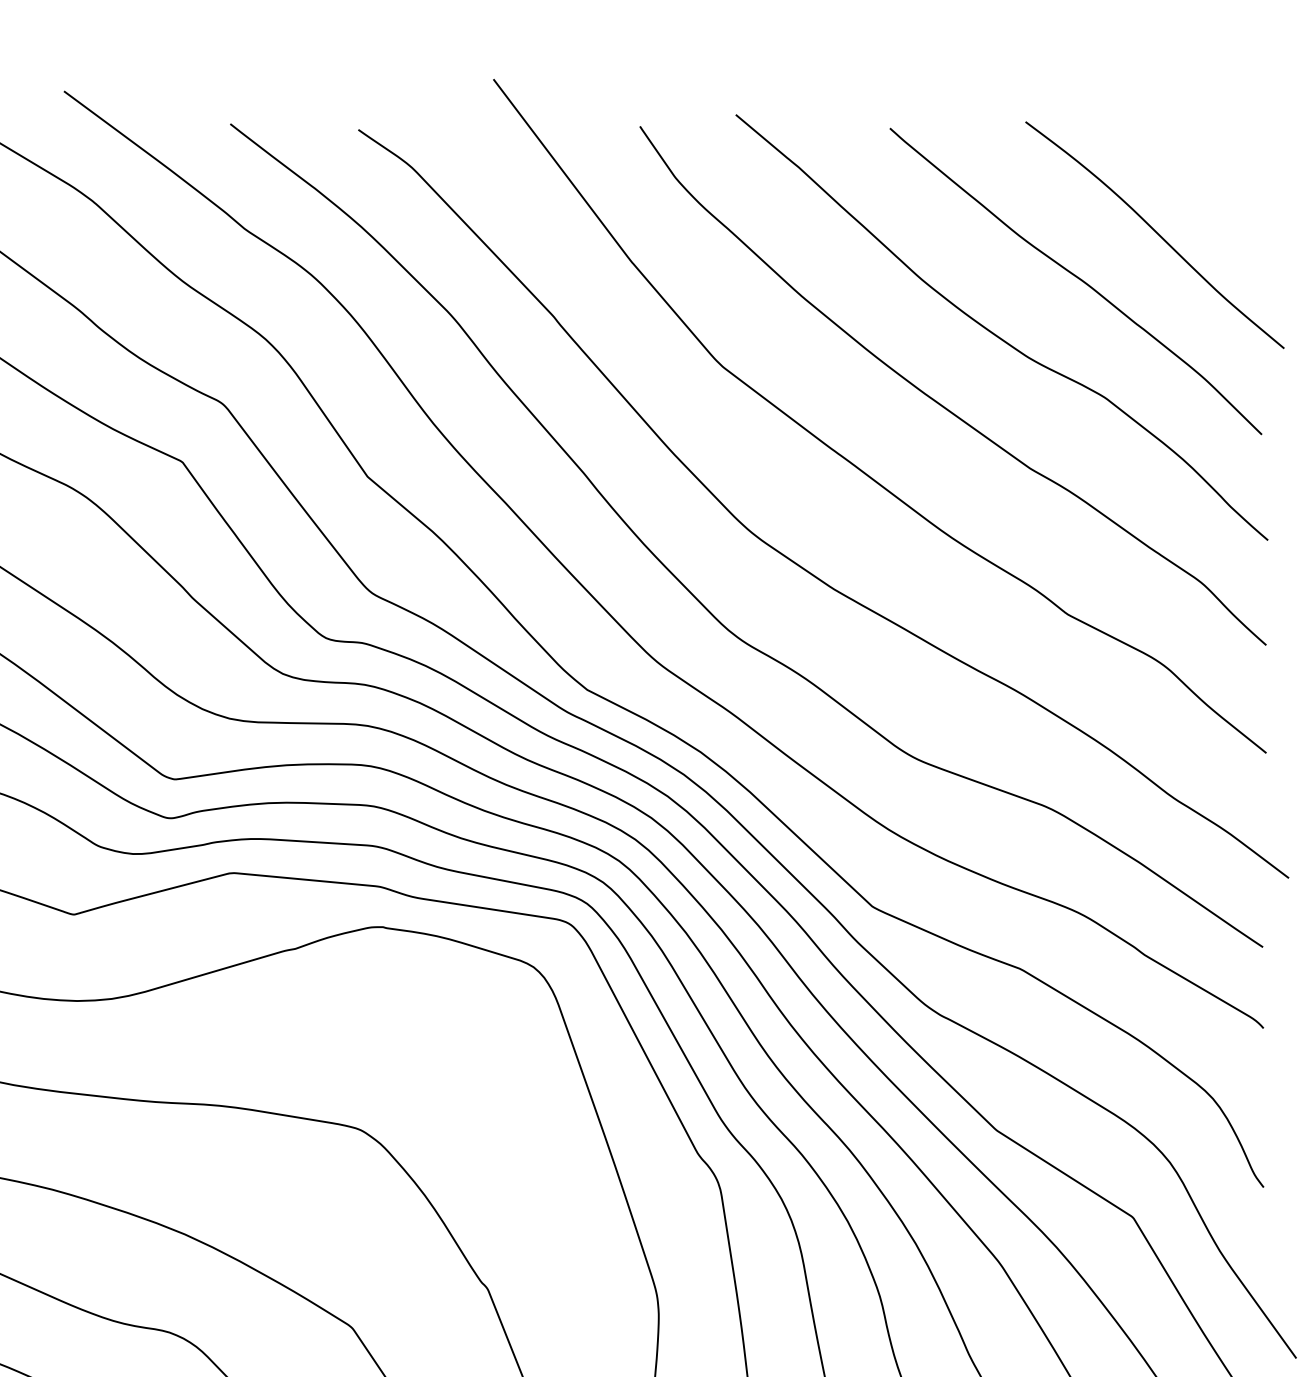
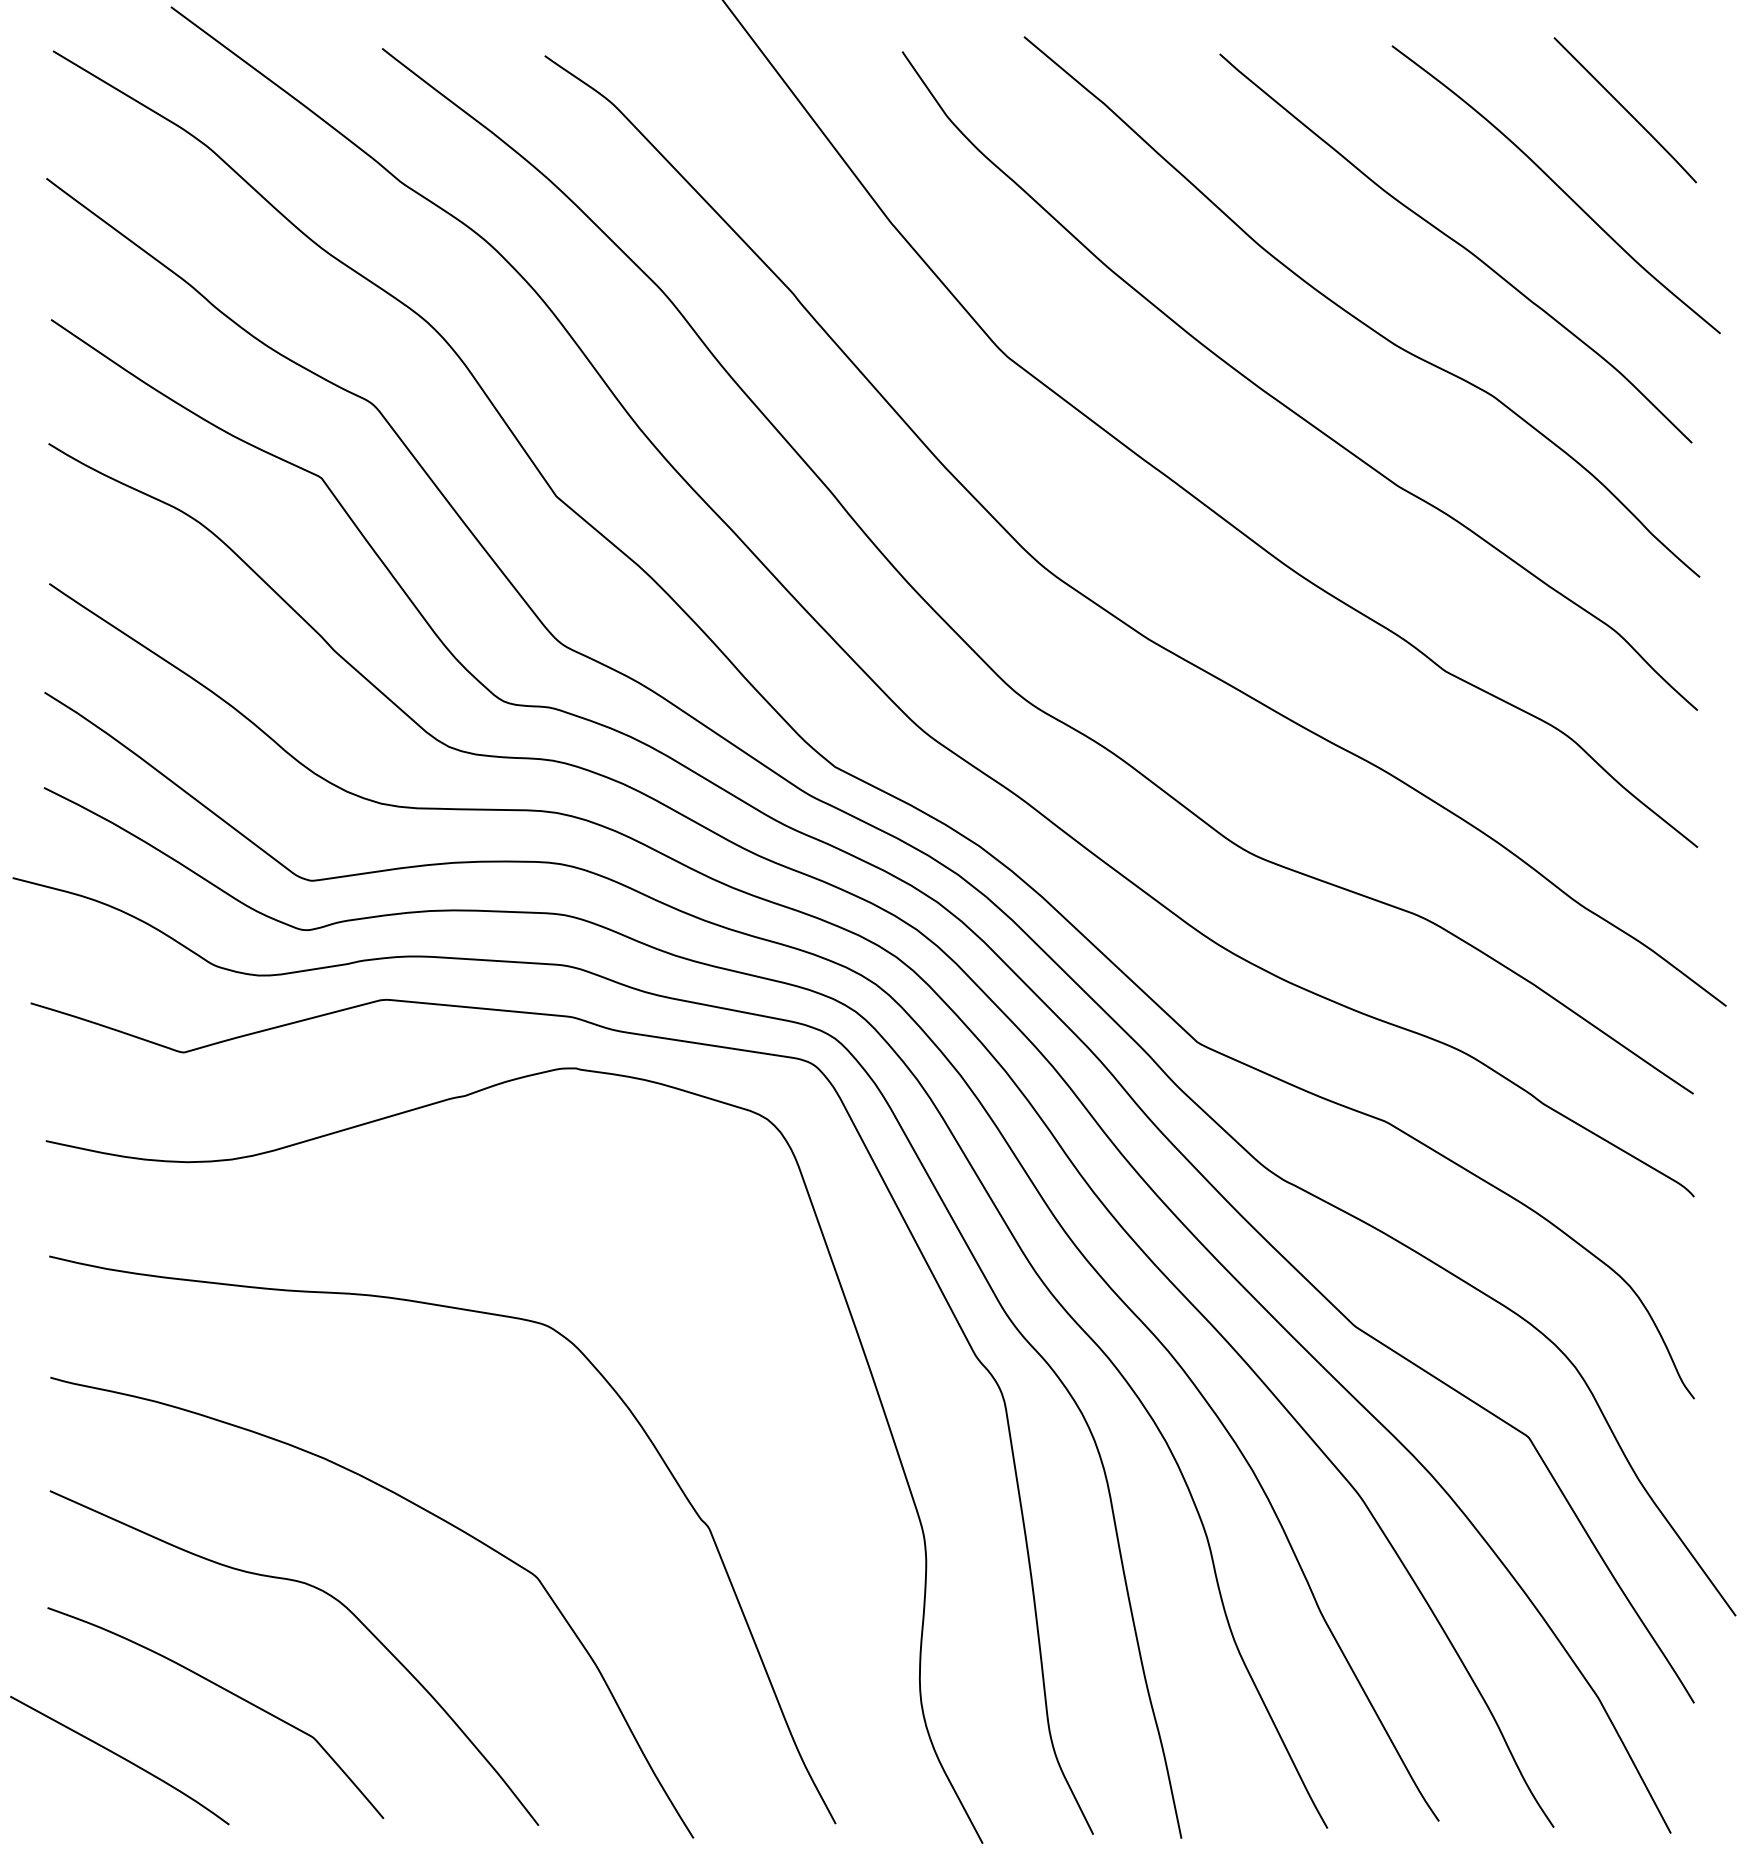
curve: (1209, 172) -> (1625, 110), added

